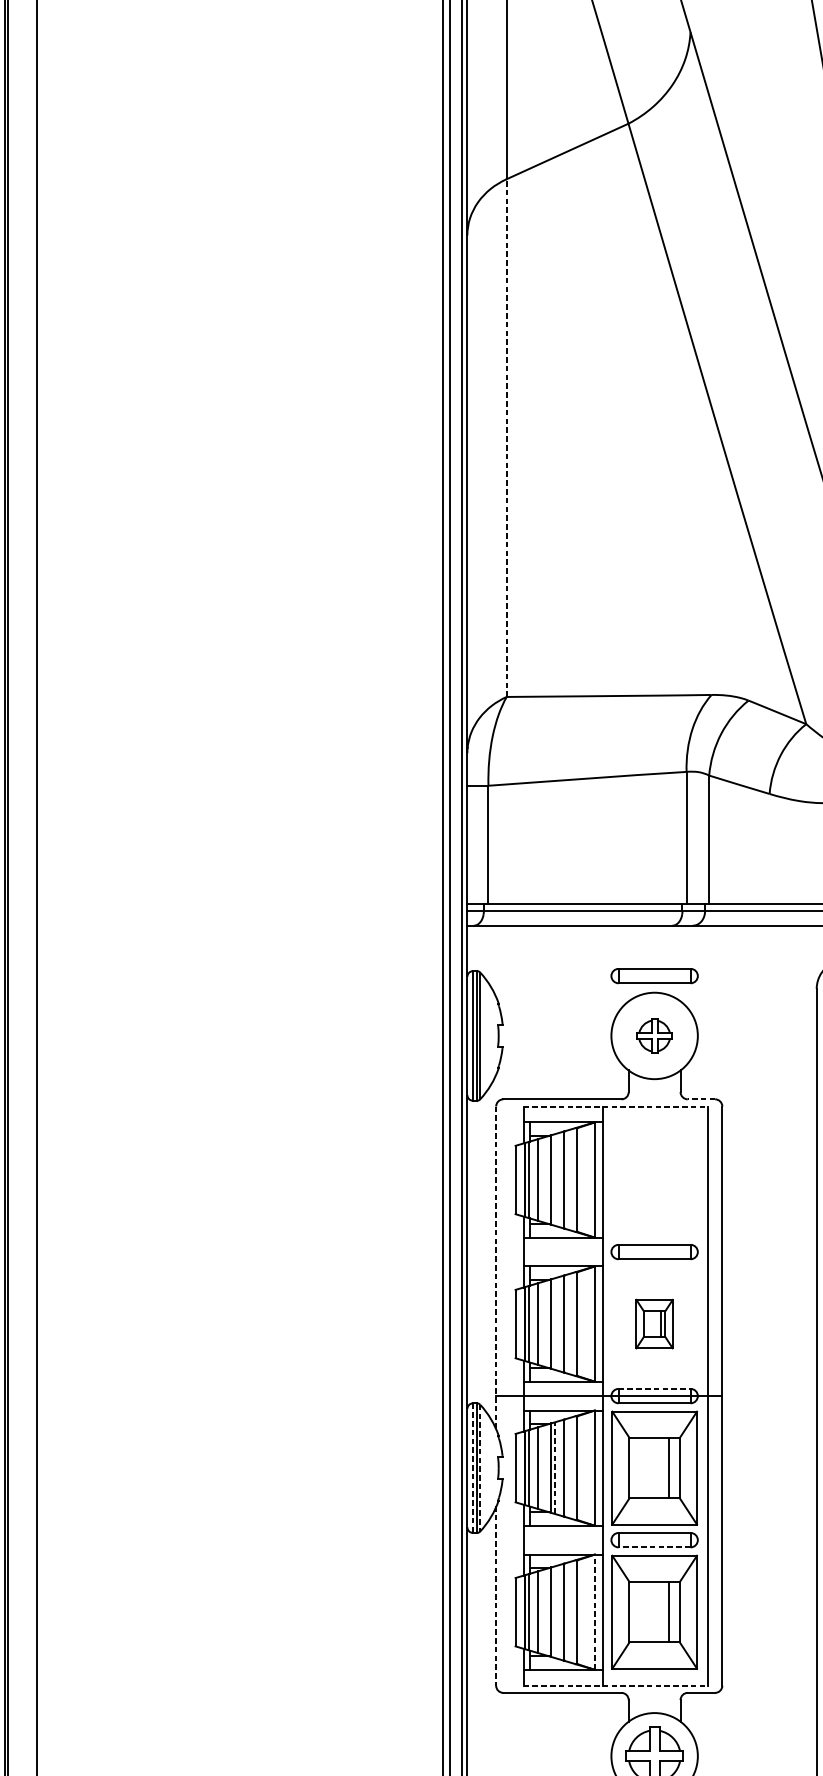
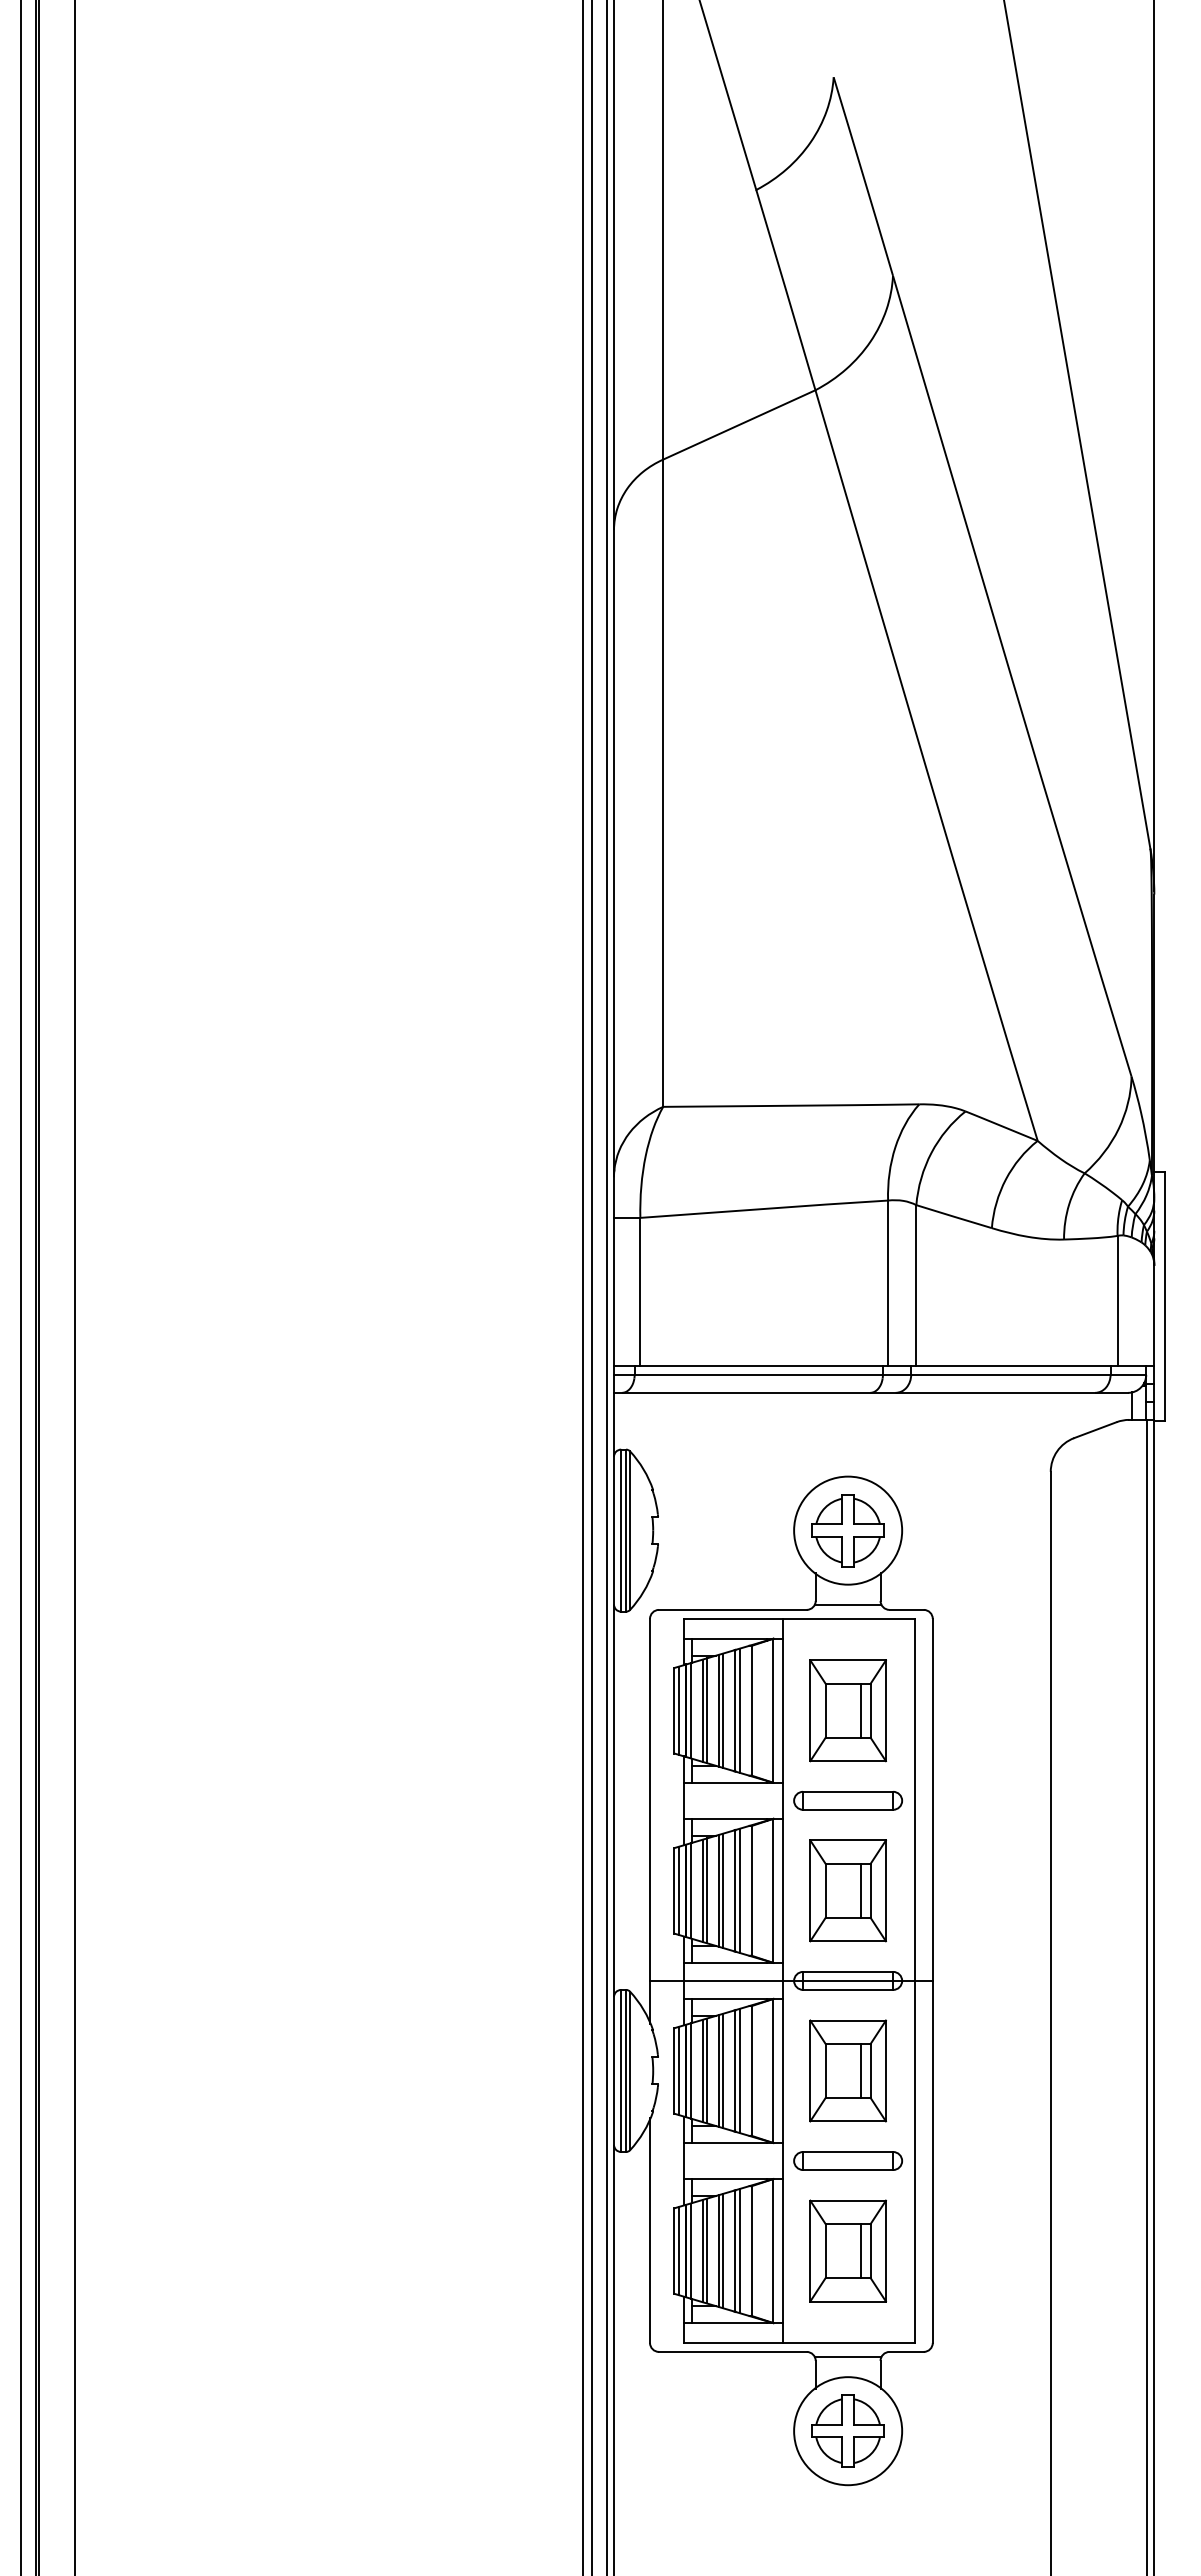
line: (506, 438) -> (663, 783), dashed -> solid
part: (654, 975) -> (847, 1455), removed
part: (654, 1035) -> (847, 1530), size x1.67
line: (654, 1095) -> (847, 1604), added
line: (701, 1099) -> (906, 1609), dashed -> solid
line: (616, 1106) -> (800, 1618), dashed -> solid
line: (518, 1179) -> (678, 1710), added
line: (541, 1179) -> (706, 1710), added
line: (554, 1179) -> (723, 1710), added
line: (567, 1179) -> (739, 1710), added
part: (654, 1179) -> (847, 1710), added
line: (496, 1268) -> (650, 1821), dashed -> solid
line: (518, 1323) -> (678, 1890), added
line: (541, 1323) -> (706, 1890), added
line: (554, 1323) -> (723, 1890), added
line: (567, 1323) -> (739, 1890), added
part: (654, 1323) -> (847, 1890), size x1.67
line: (654, 1388) -> (848, 1971), dashed -> solid
line: (518, 1467) -> (678, 2070), added
line: (541, 1467) -> (706, 2070), added
line: (554, 1467) -> (723, 2070), dashed -> solid
line: (567, 1467) -> (739, 2070), added
part: (654, 1467) -> (847, 2070), size x0.71
line: (473, 1468) -> (621, 2071), dashed -> solid
line: (480, 1468) -> (630, 2071), dashed -> solid
line: (654, 1547) -> (847, 2170), dashed -> solid
line: (496, 1596) -> (650, 2231), dashed -> solid
line: (518, 1611) -> (678, 2250), added
line: (541, 1611) -> (706, 2250), added
line: (554, 1611) -> (723, 2250), added
line: (594, 1611) -> (773, 2250), dashed -> solid
part: (654, 1611) -> (847, 2250), size x0.71
line: (567, 1612) -> (739, 2251), added
line: (616, 1685) -> (800, 2342), dashed -> solid
line: (654, 1697) -> (847, 2357), added

